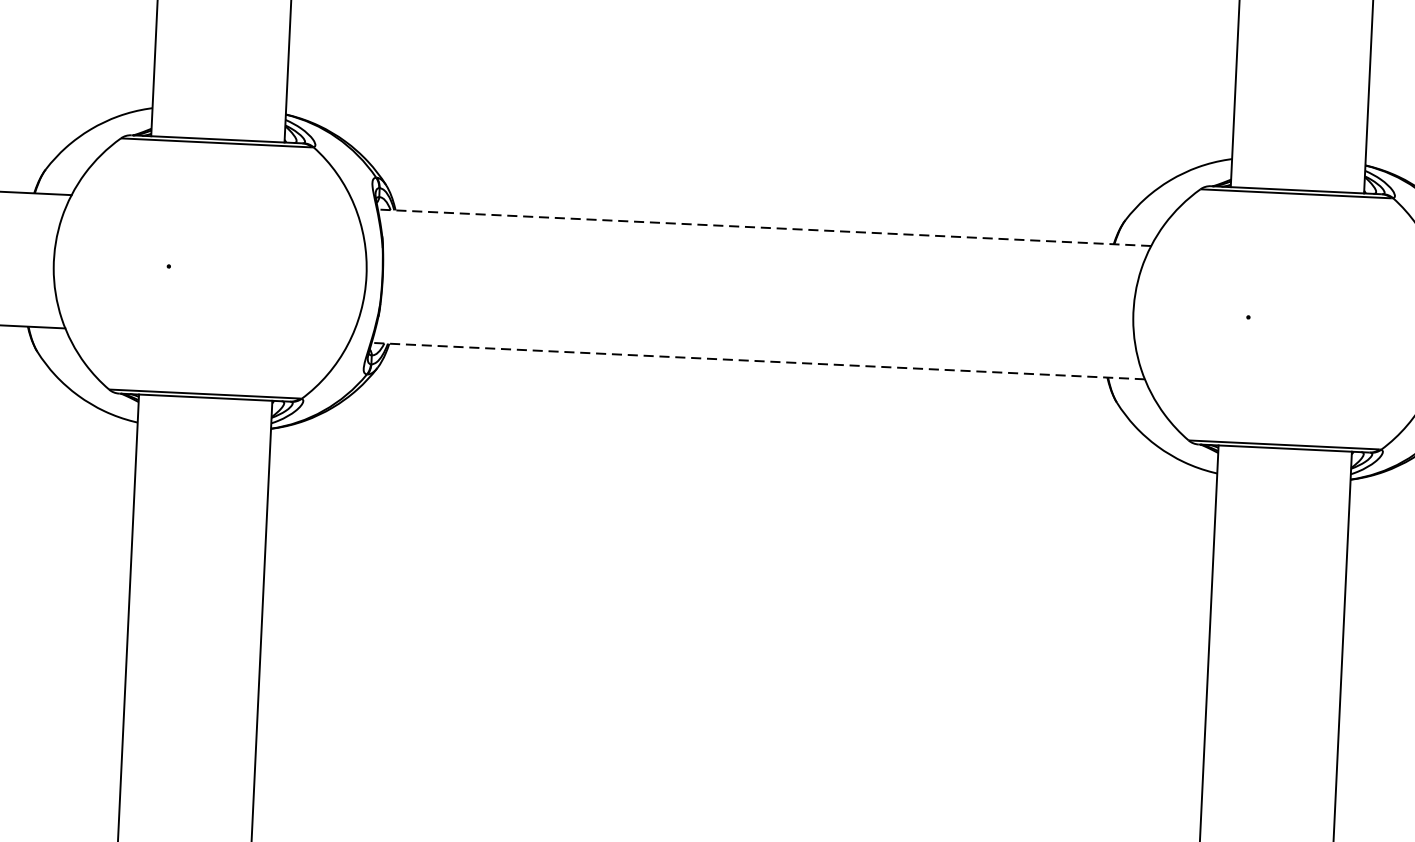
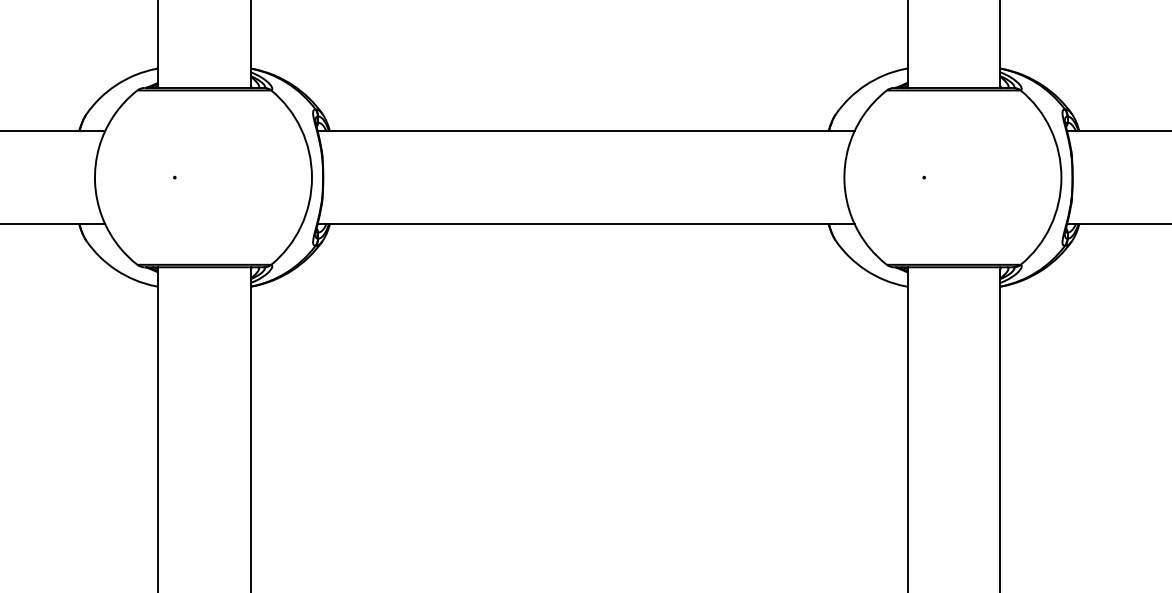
line: (763, 227) -> (585, 131), dashed -> solid
line: (757, 360) -> (585, 223), dashed -> solid

